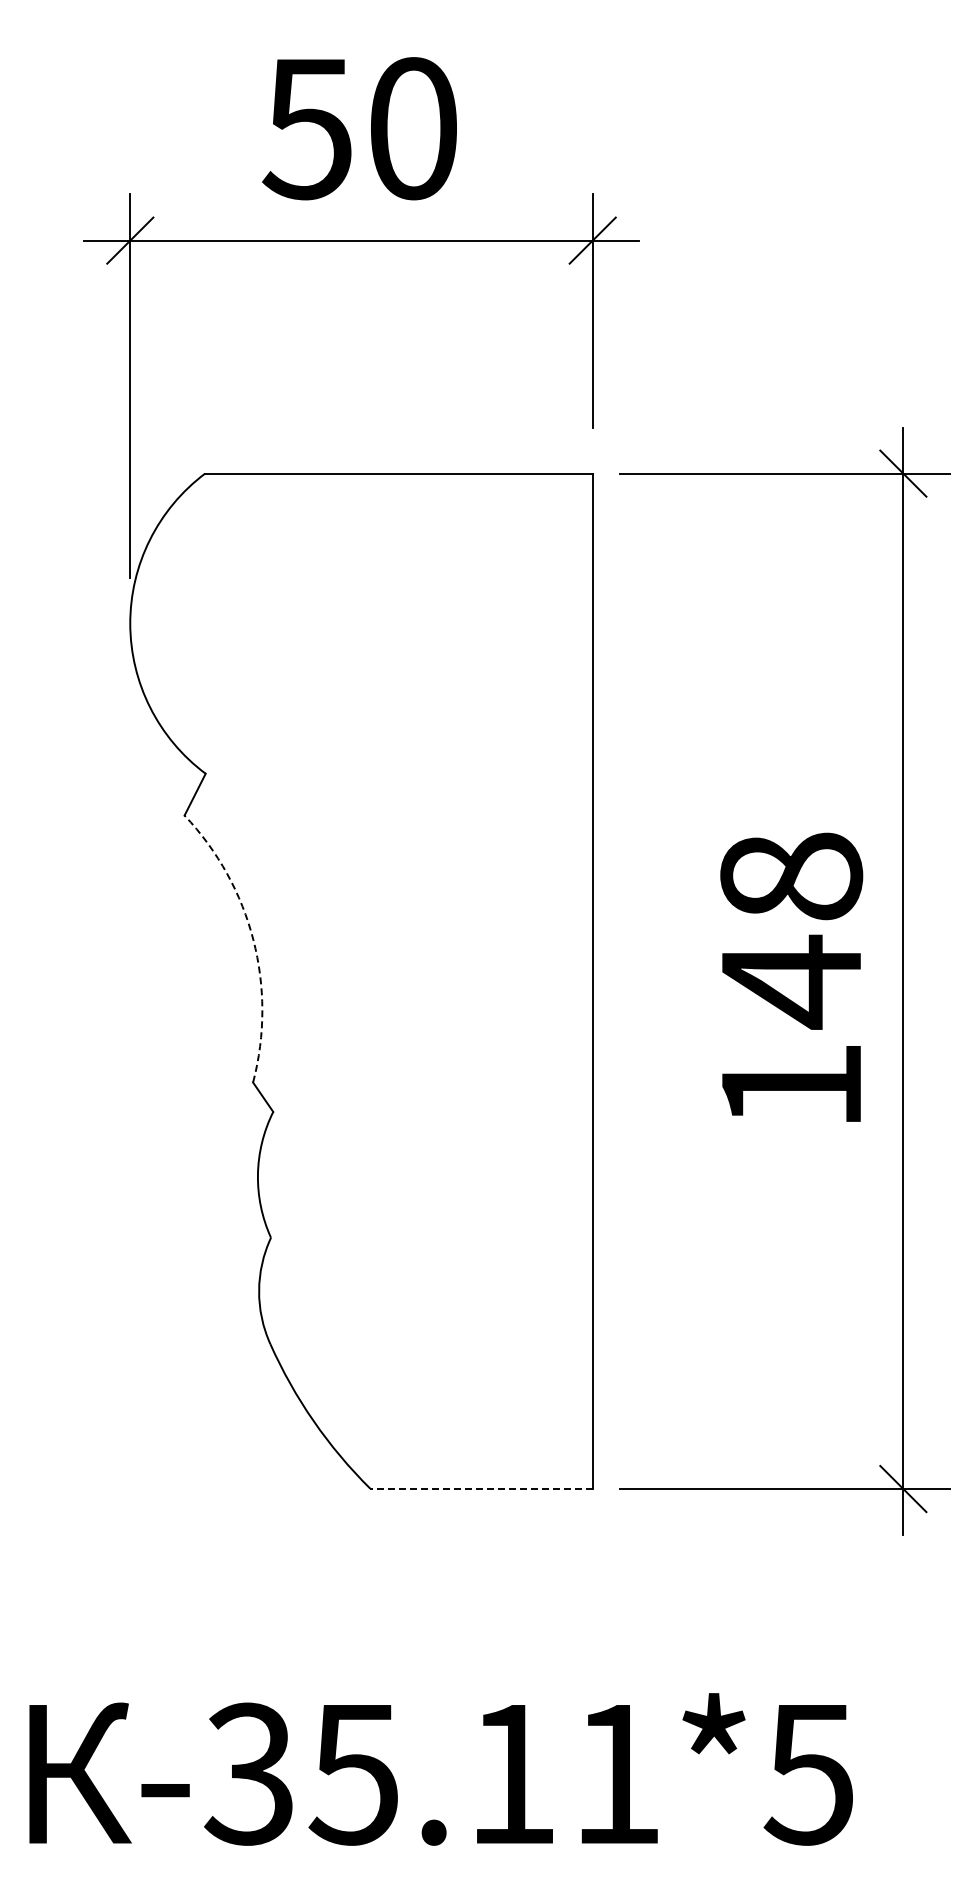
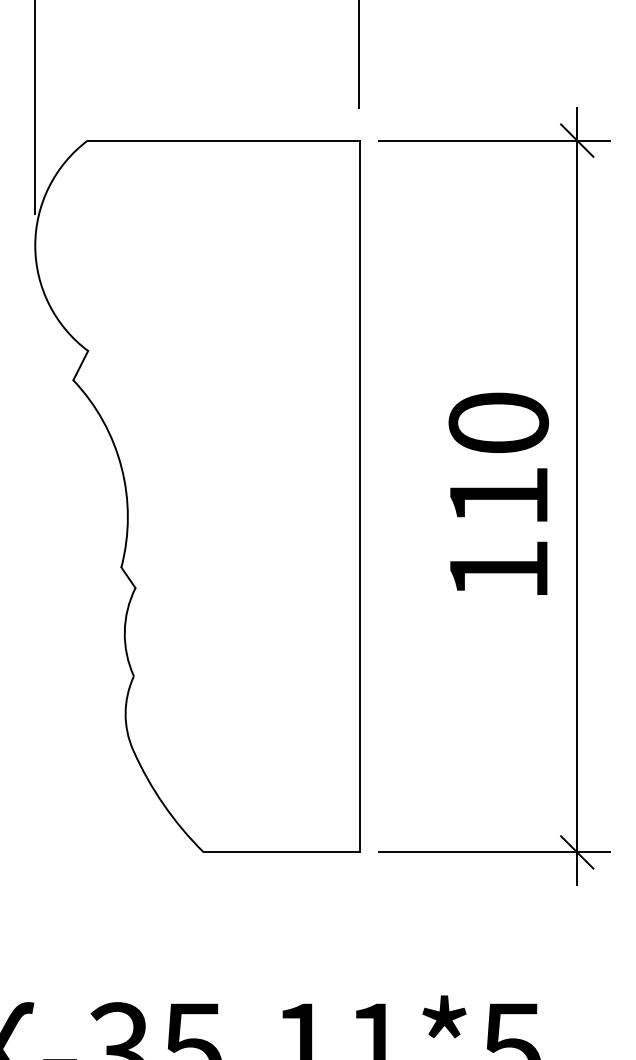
text: (791, 930) -> (498, 460), 148 -> 110
arc: (253, 940) -> (121, 467), dashed -> solid
line: (481, 1488) -> (281, 852), dashed -> solid

